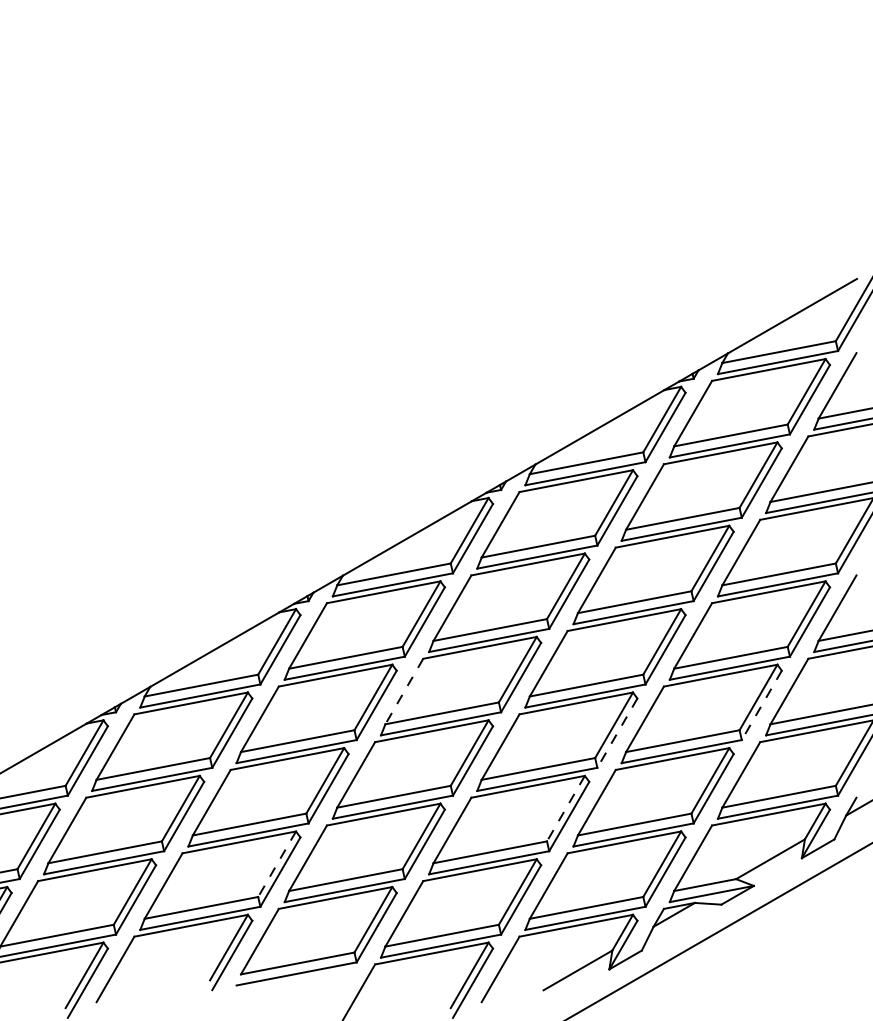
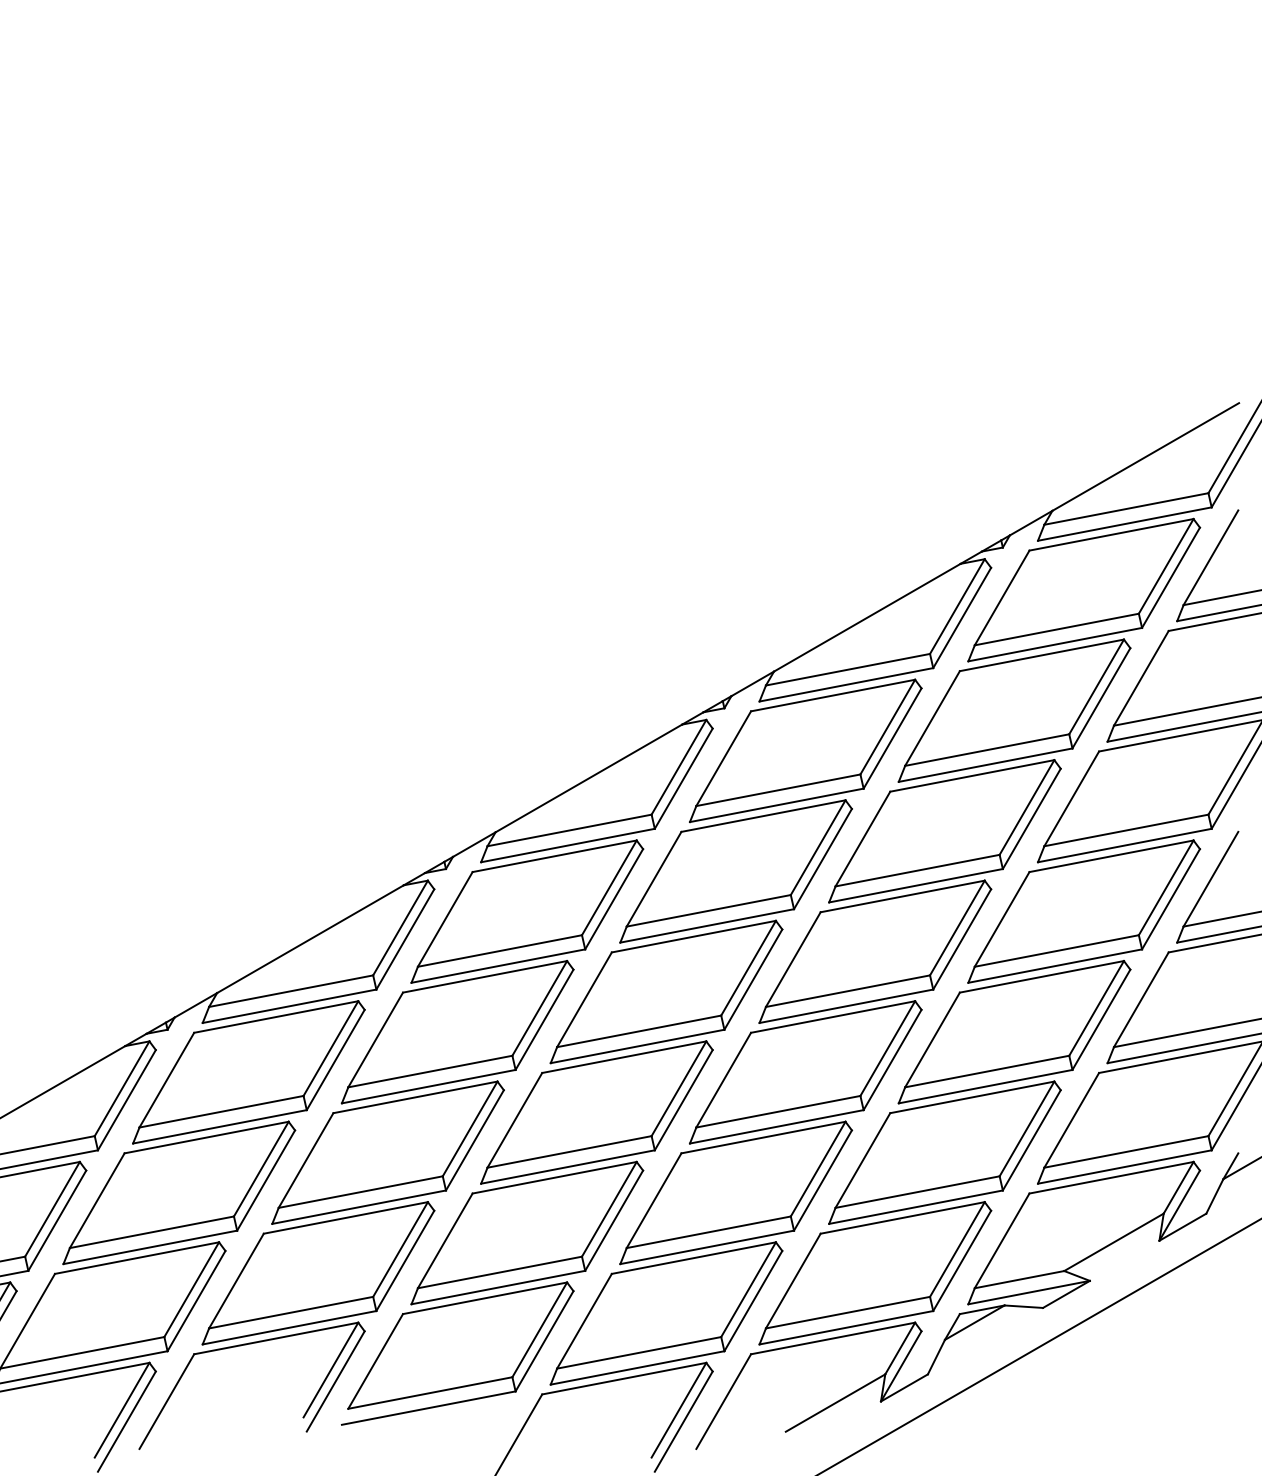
line: (404, 691) -> (584, 999), dashed -> solid
line: (761, 705) -> (1100, 1019), dashed -> solid
line: (617, 733) -> (892, 1060), dashed -> solid
line: (565, 808) -> (817, 1168), dashed -> solid
line: (277, 864) -> (401, 1249), dashed -> solid

